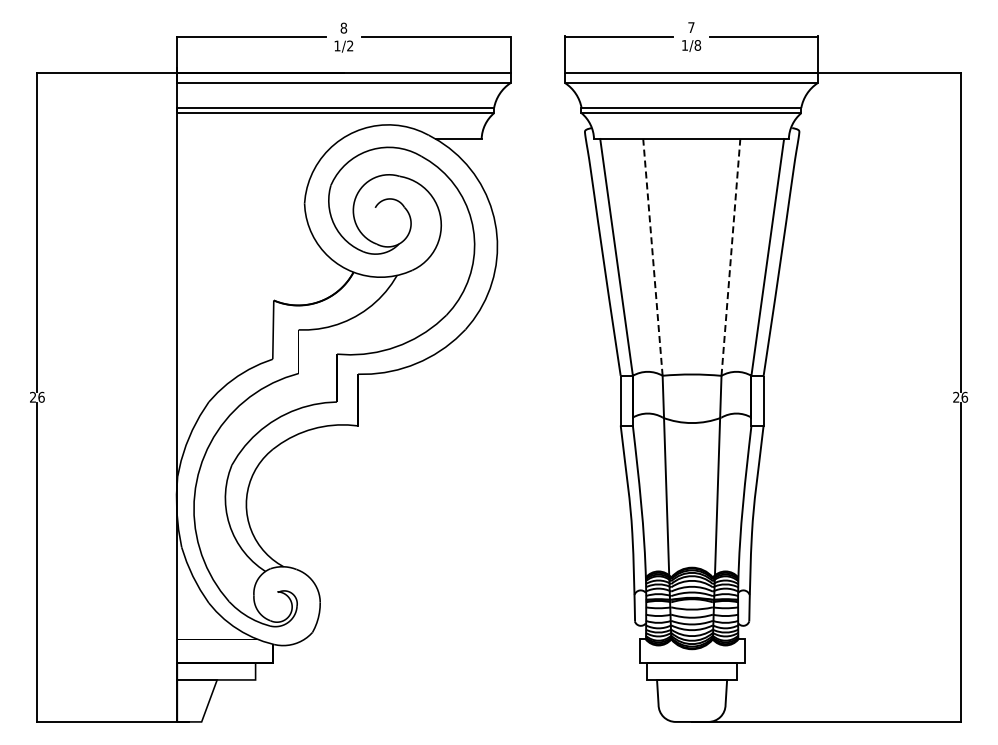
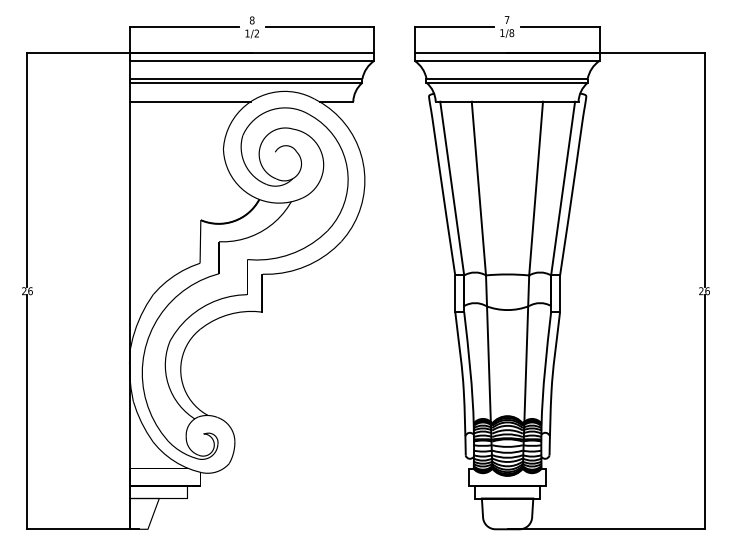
line: (259, 138) -> (190, 101), added
line: (652, 257) -> (478, 188), dashed -> solid
line: (730, 257) -> (535, 188), dashed -> solid

